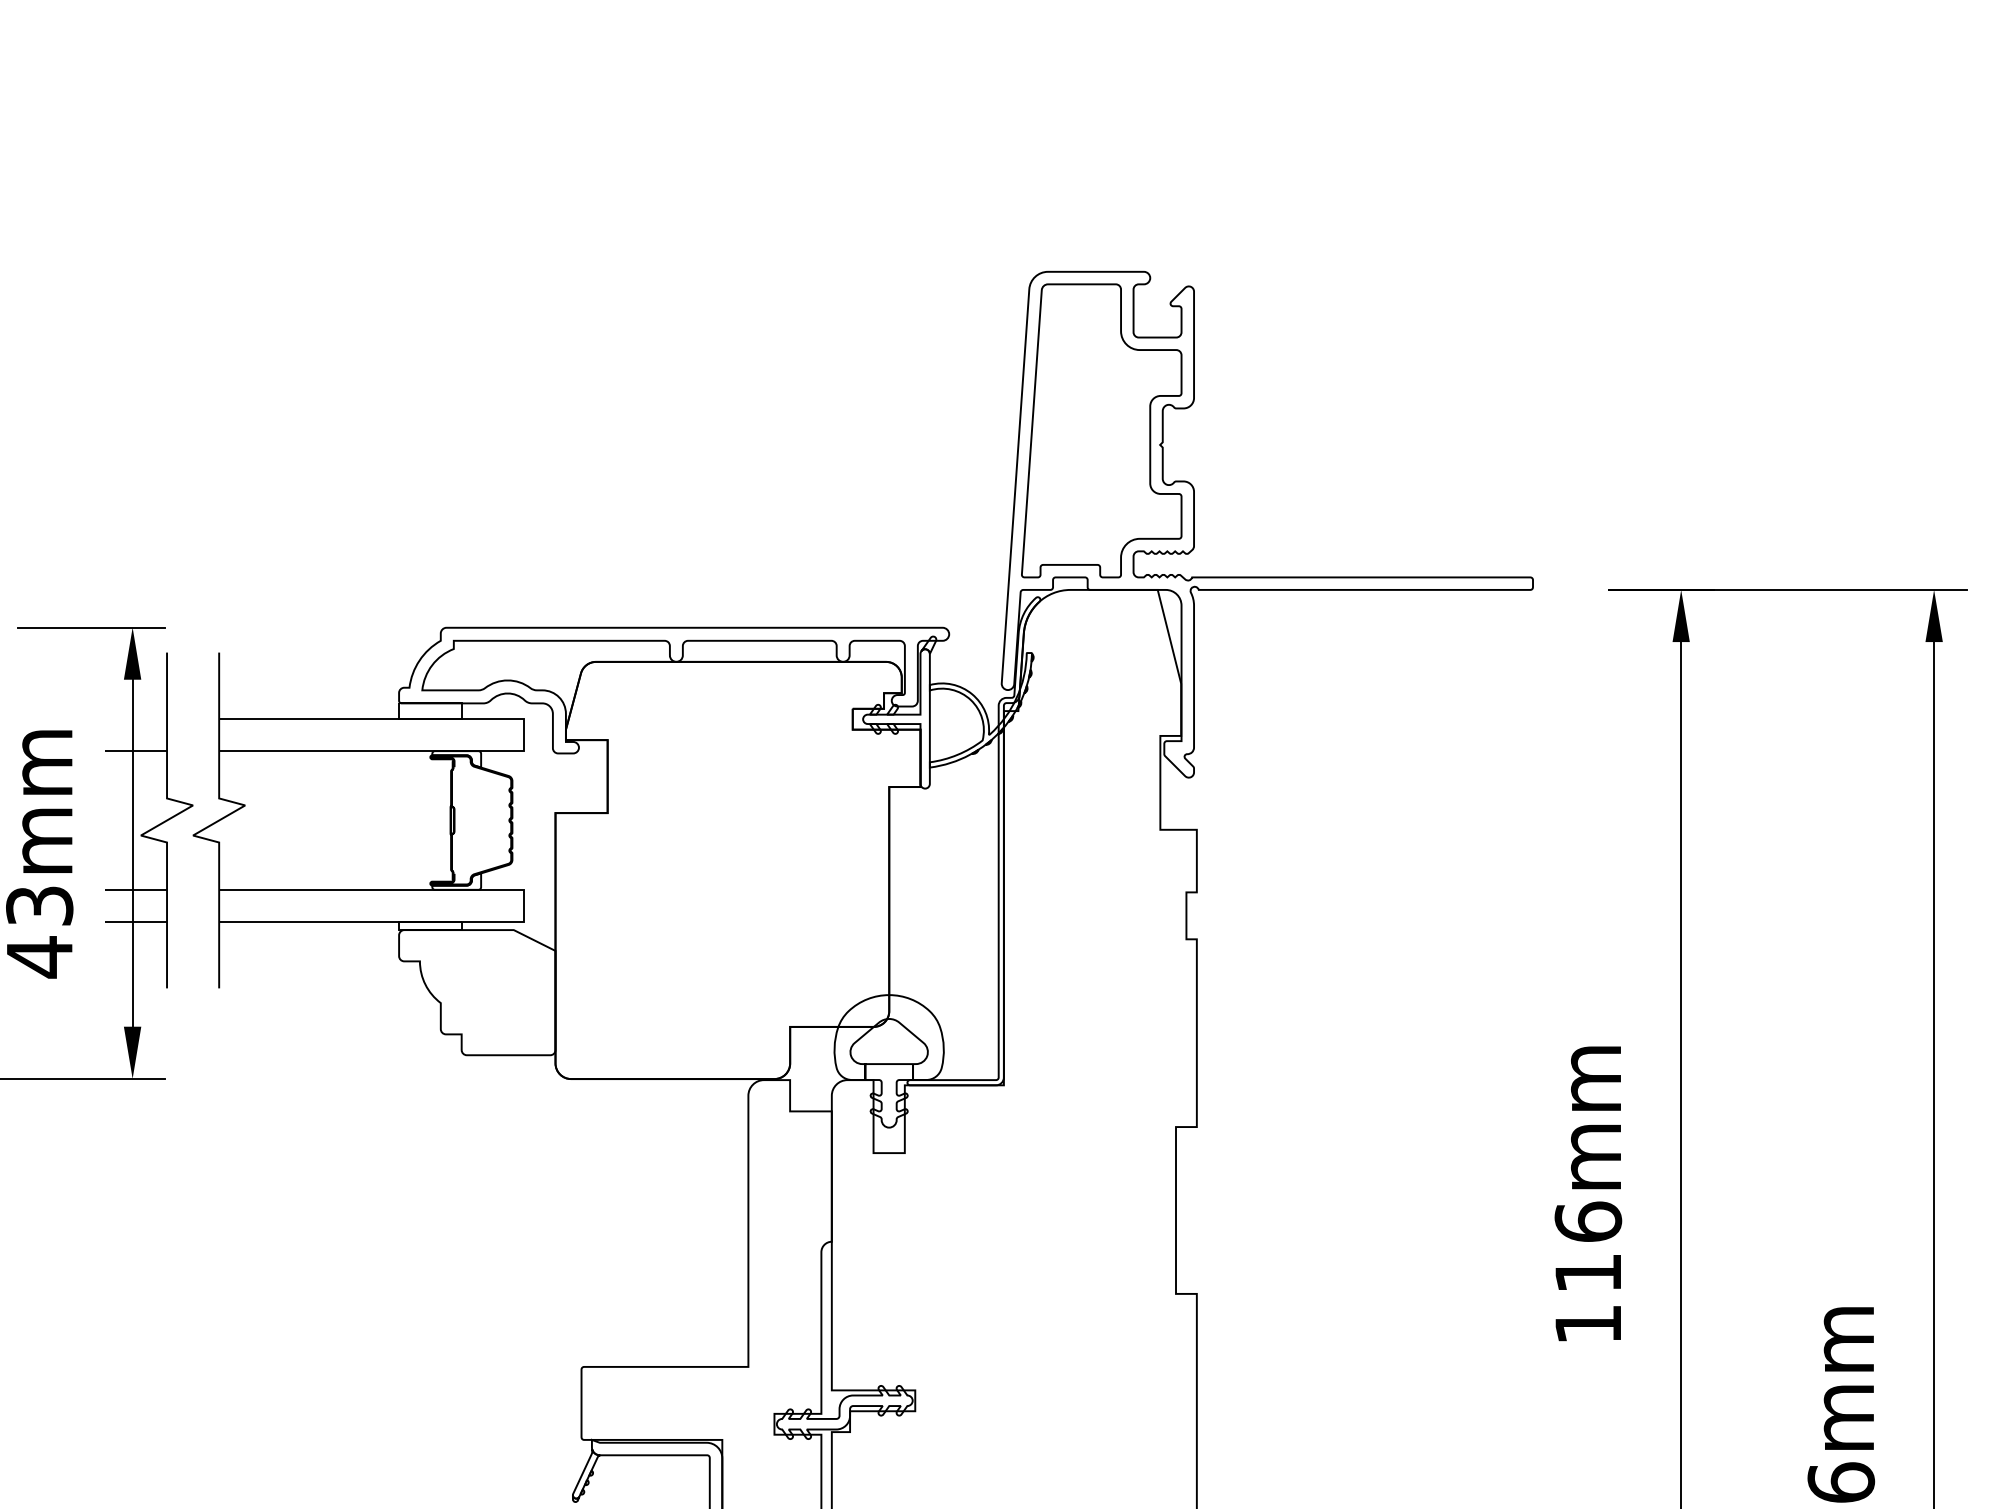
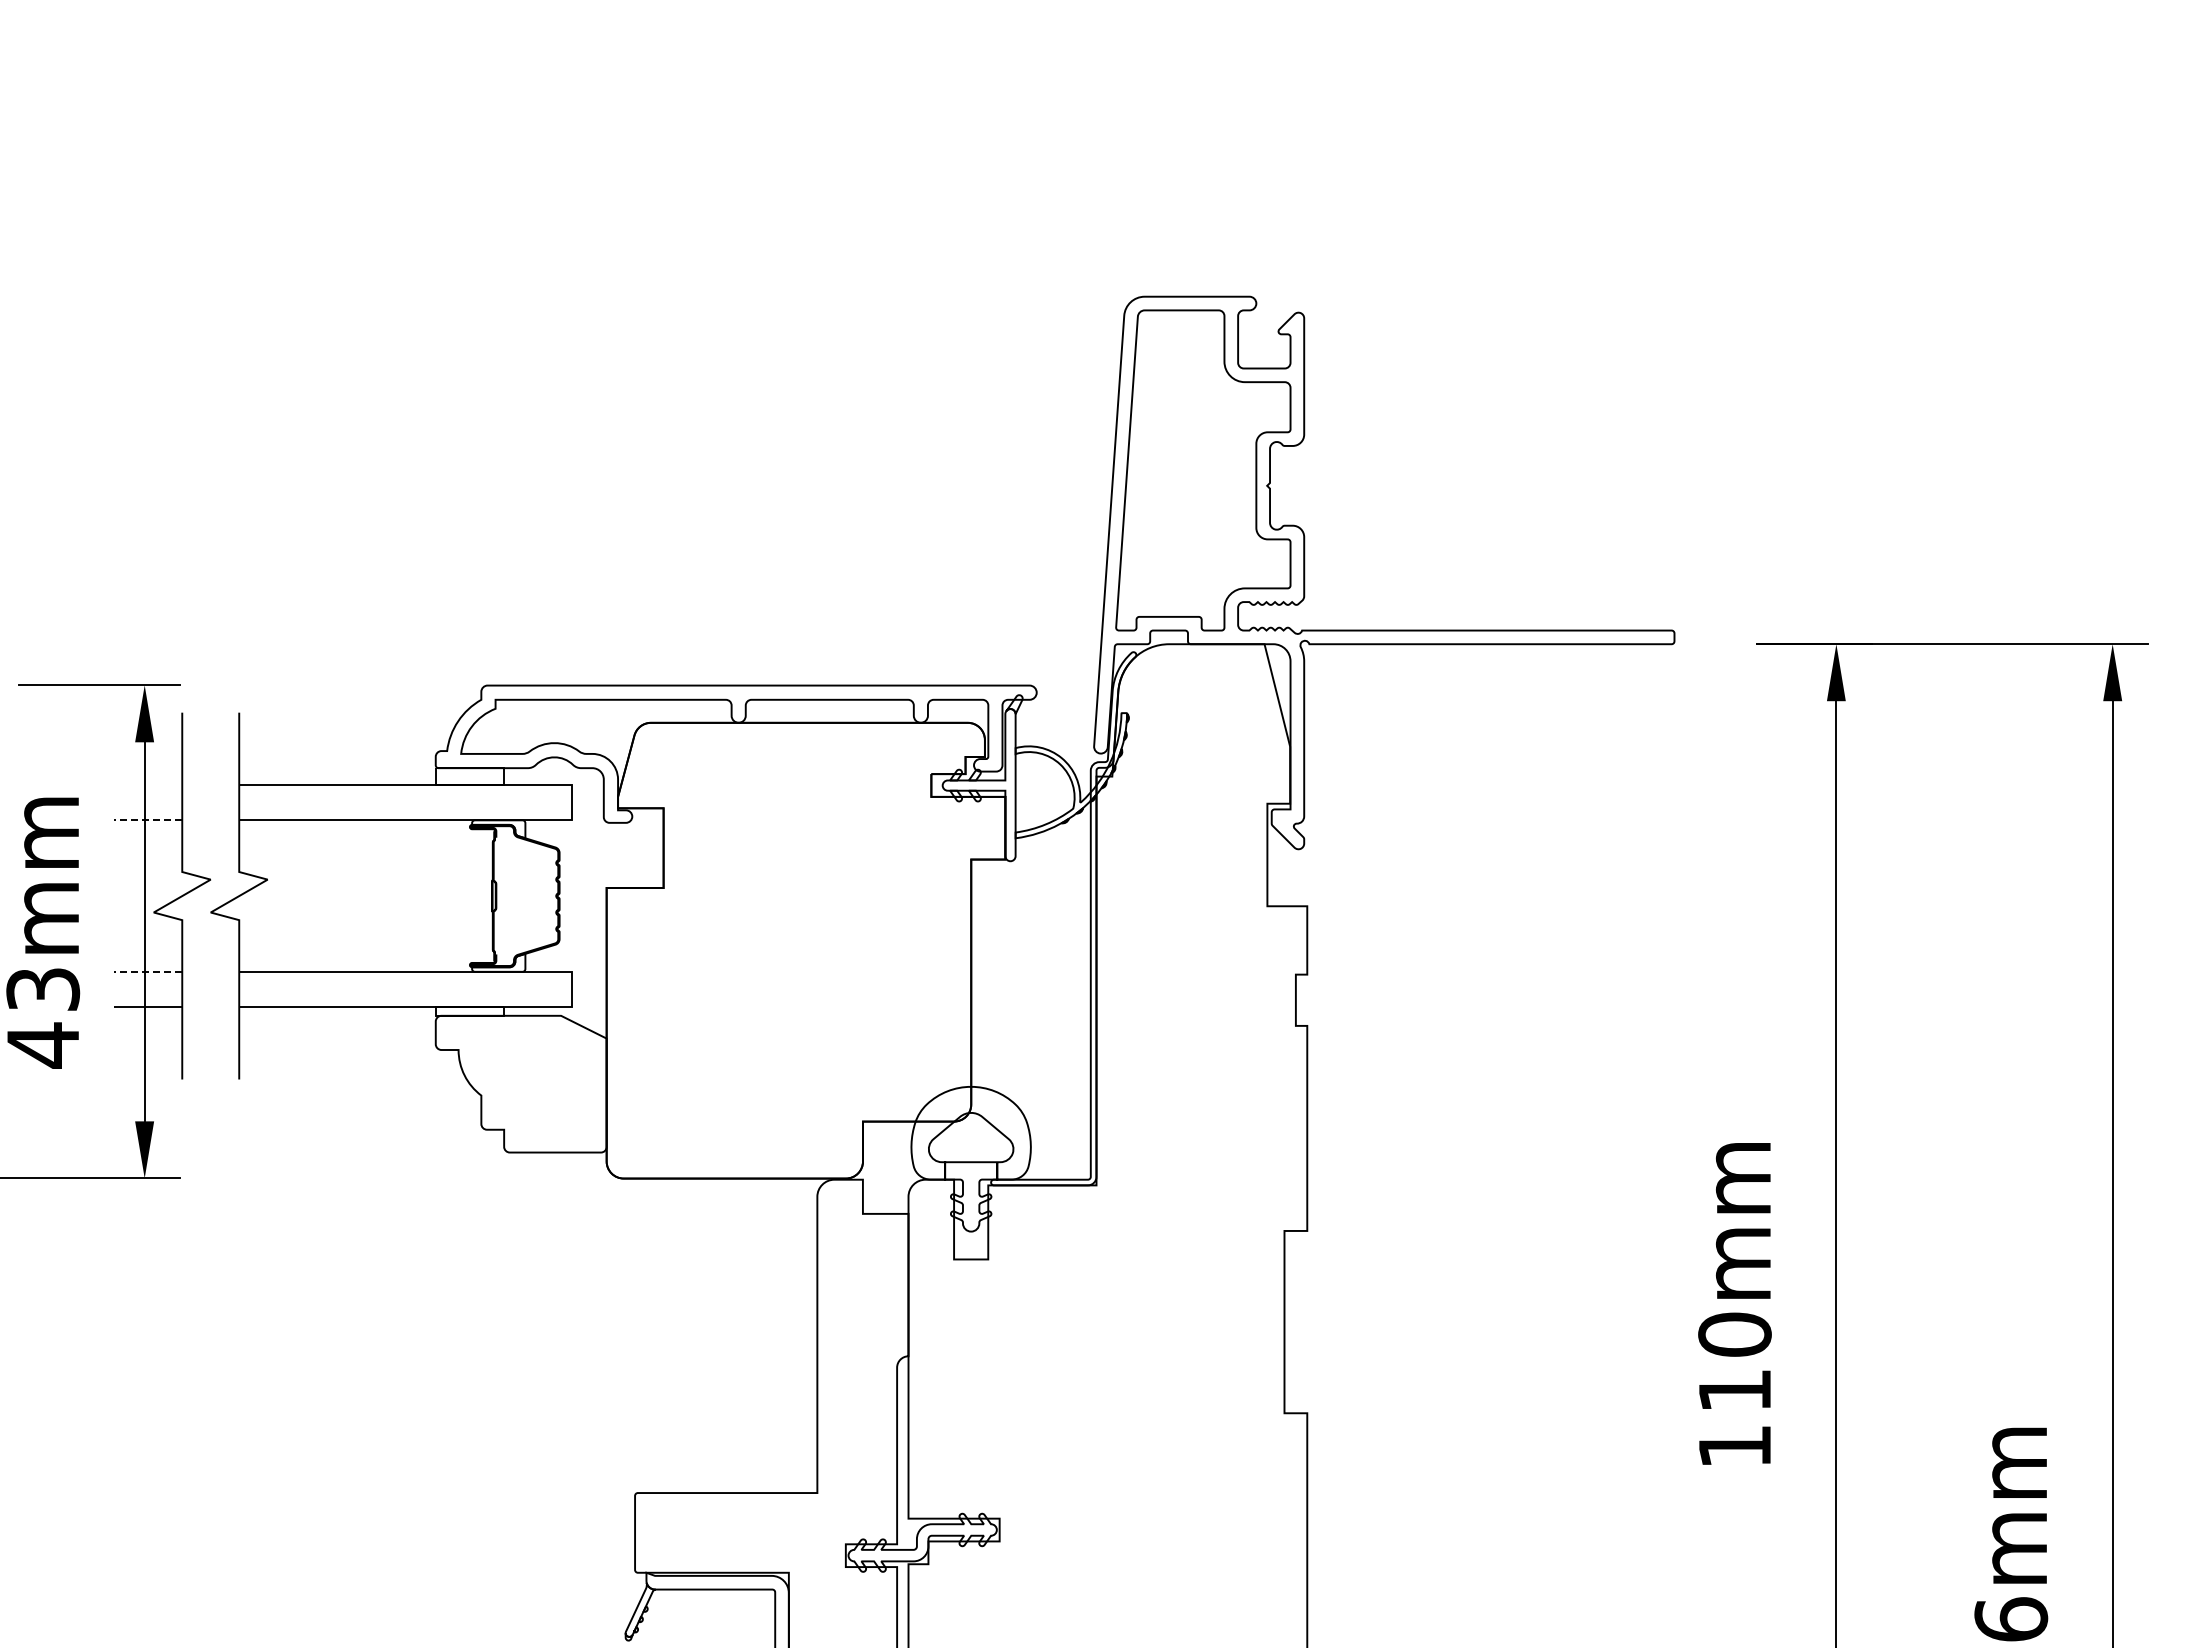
line: (136, 751) -> (148, 820), solid -> dashed
line: (136, 889) -> (148, 971), solid -> dashed
text: (1587, 1221) -> (1734, 1334), 116mm -> 110mm

